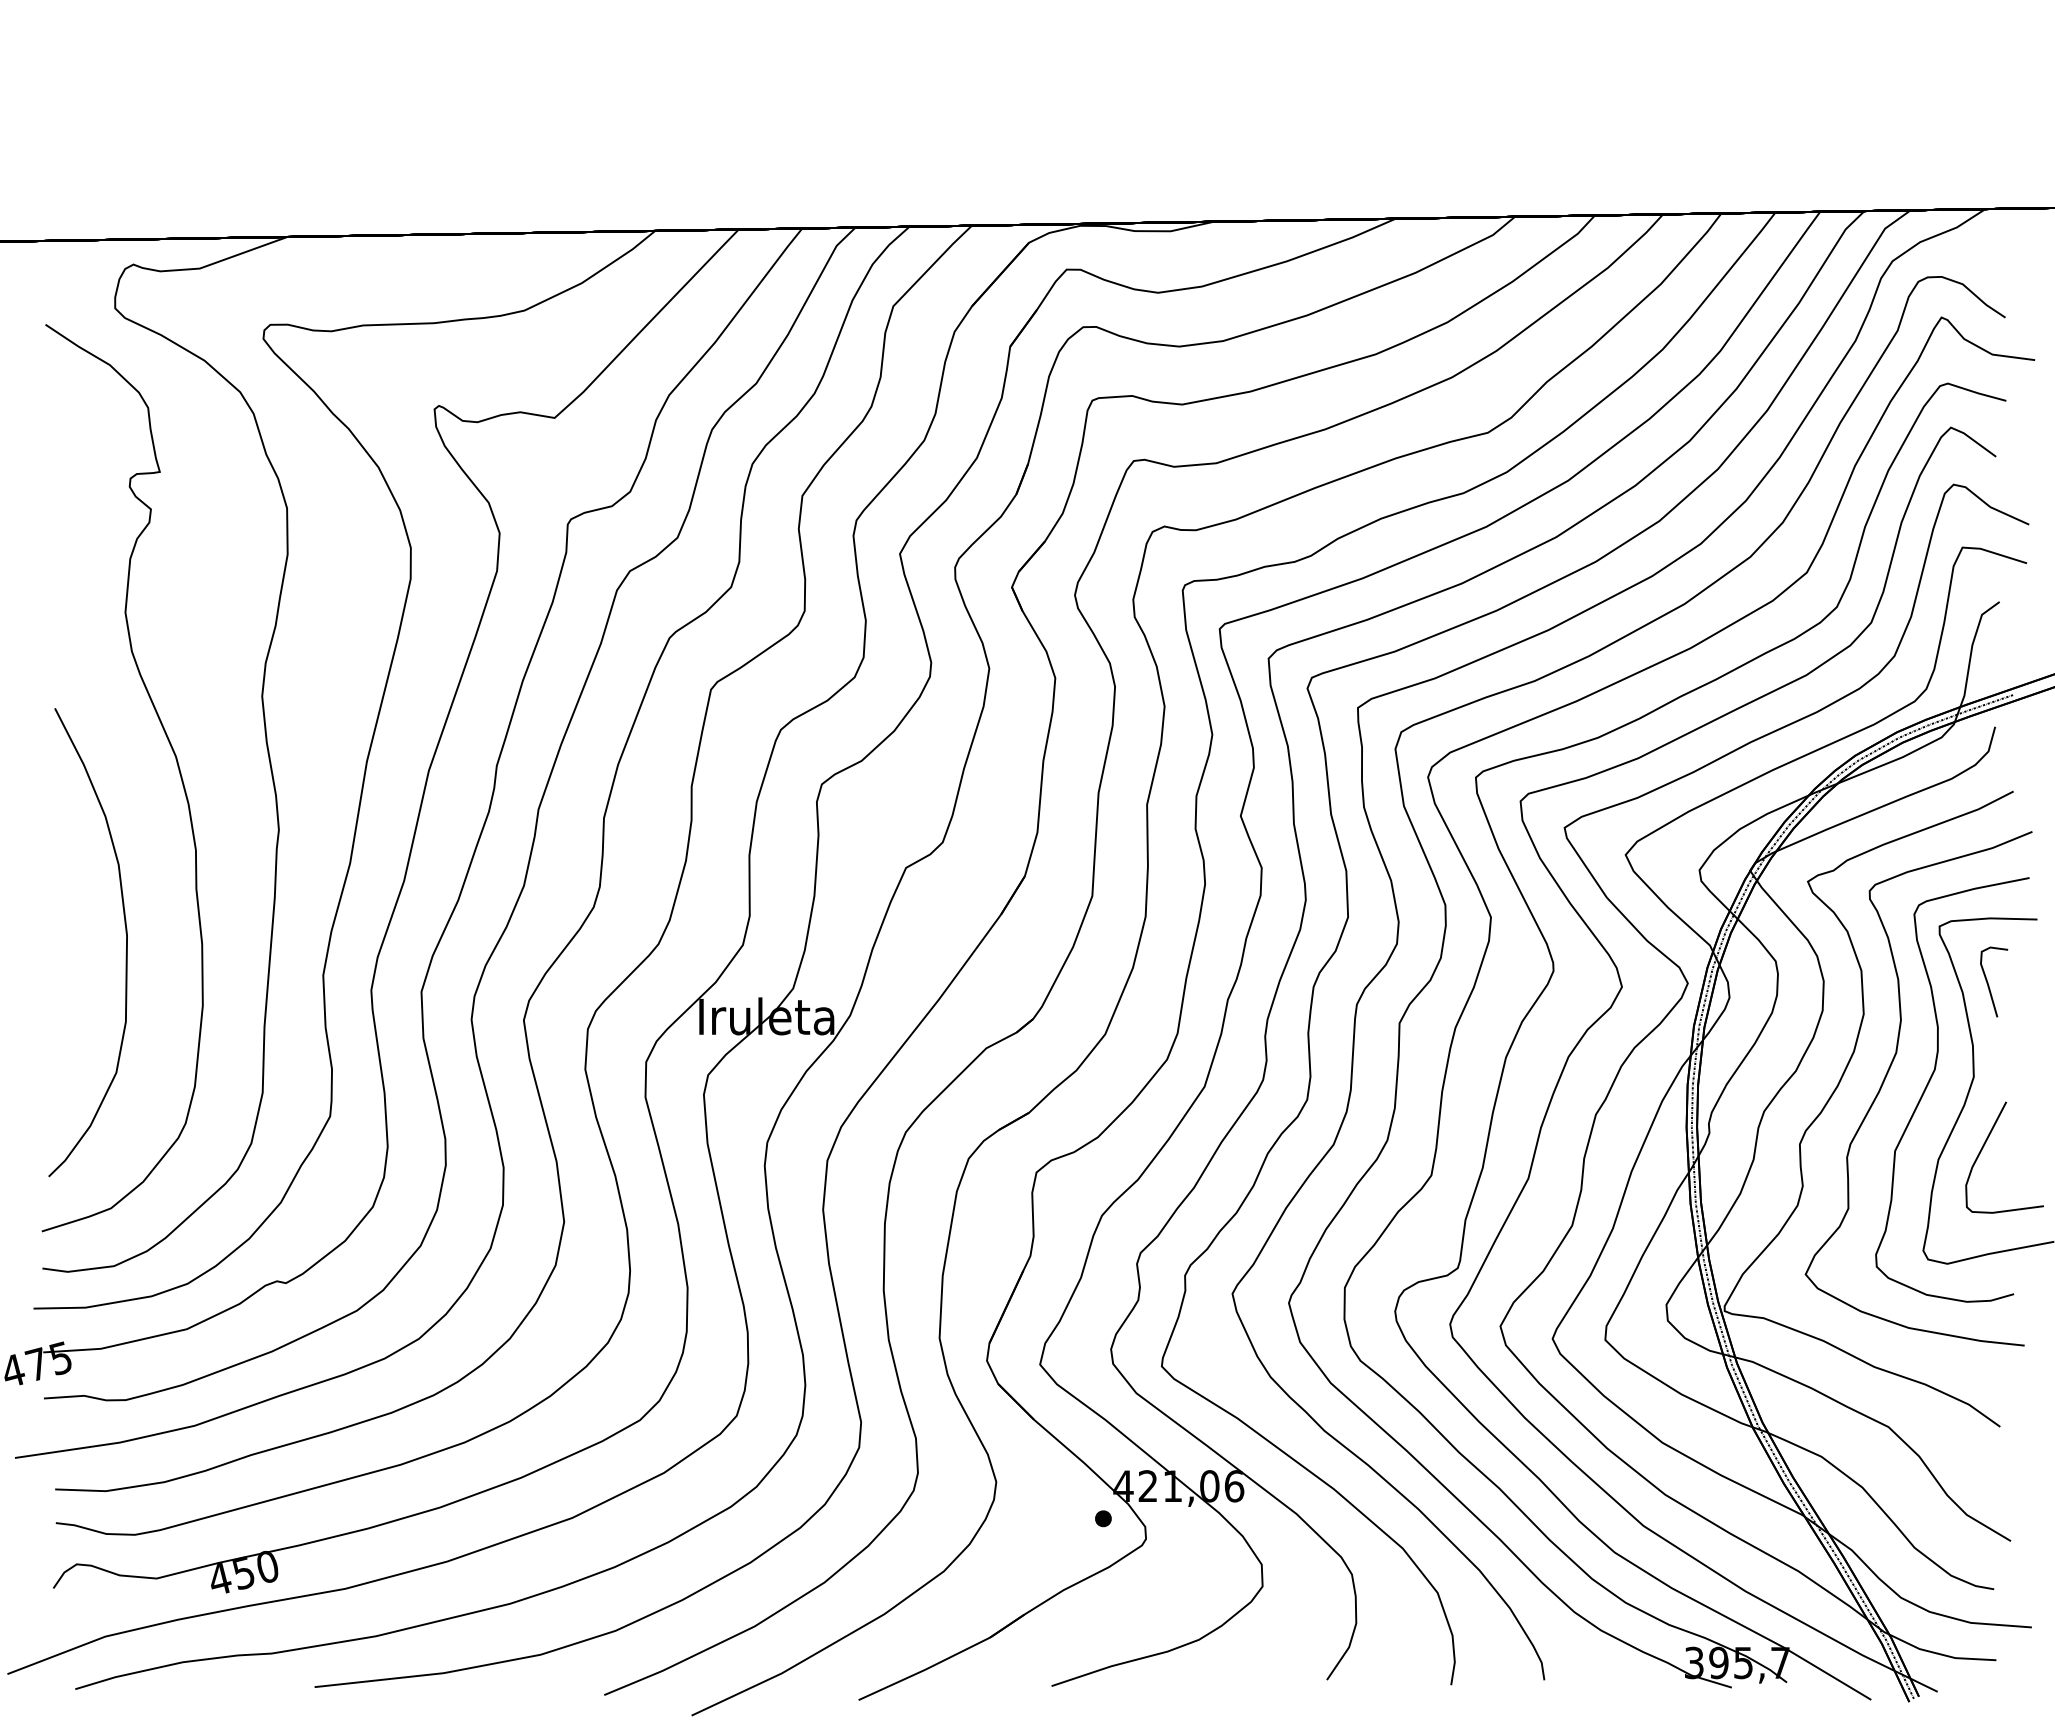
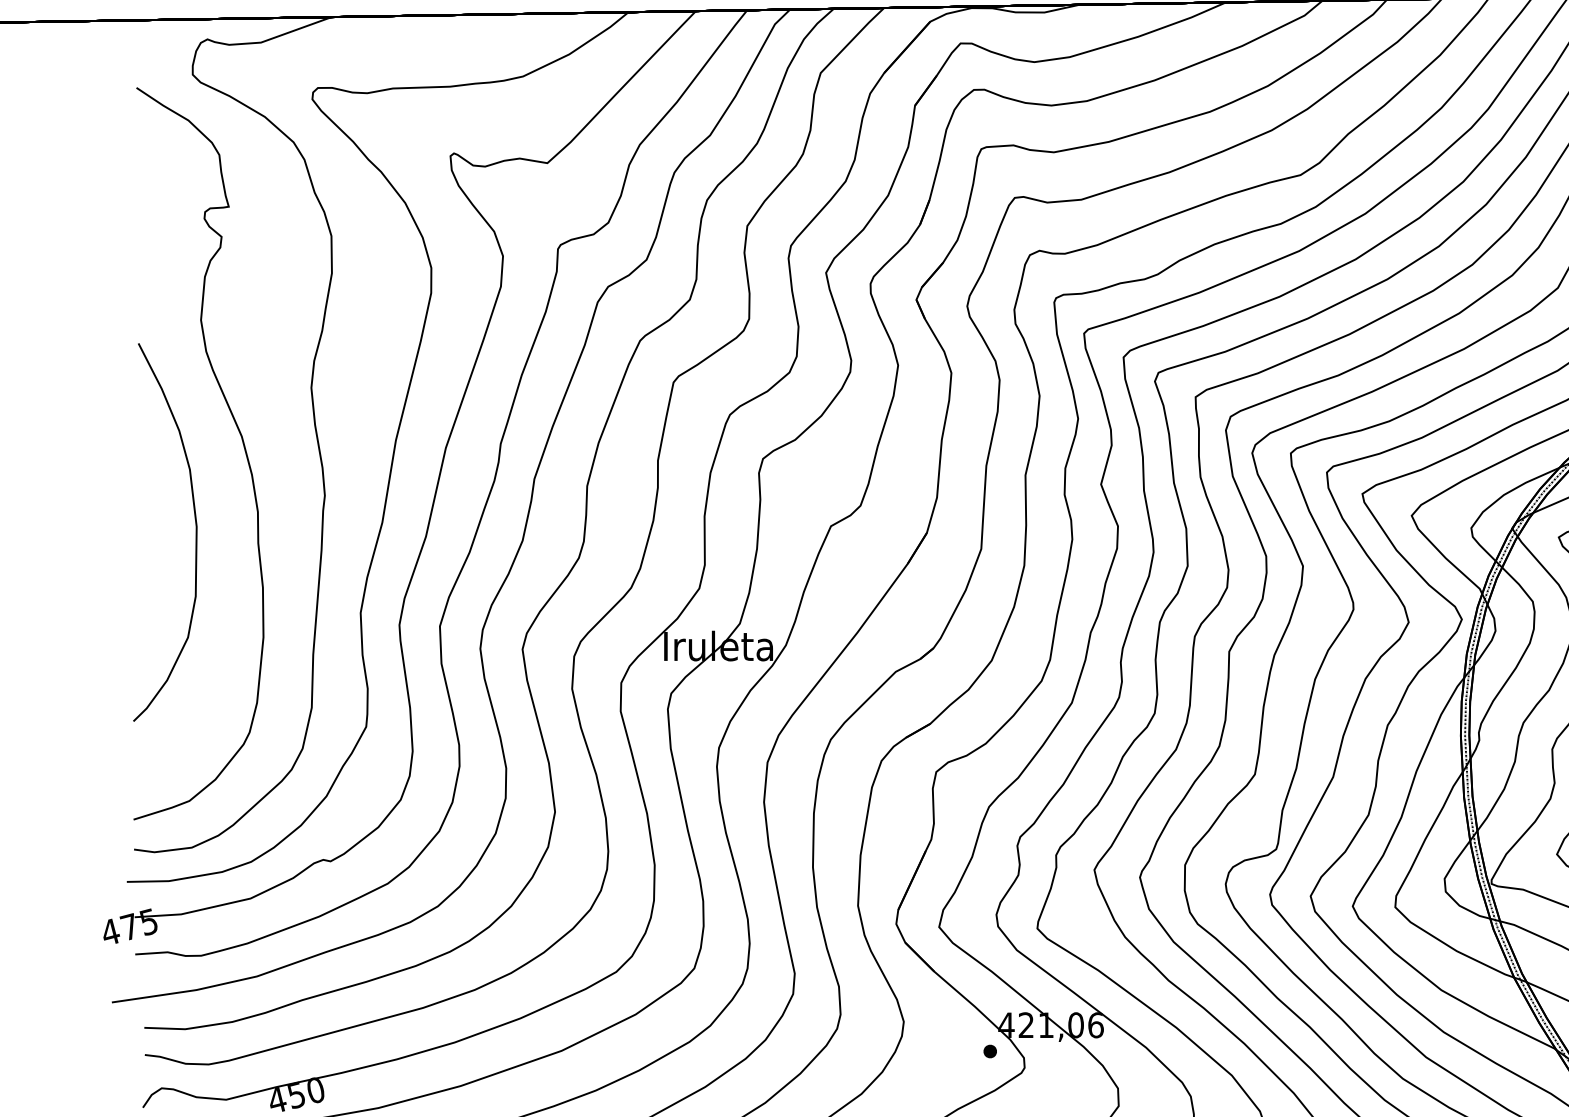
curve: (126, 942) -> (196, 532), moved

